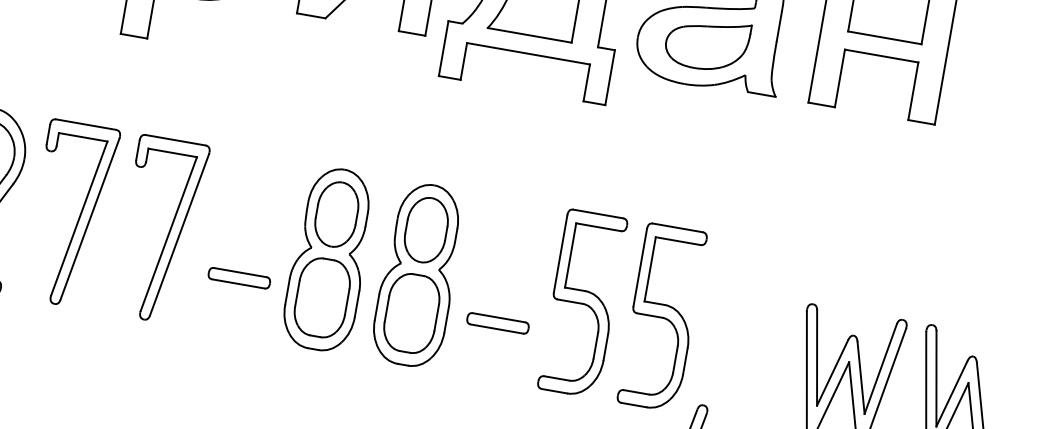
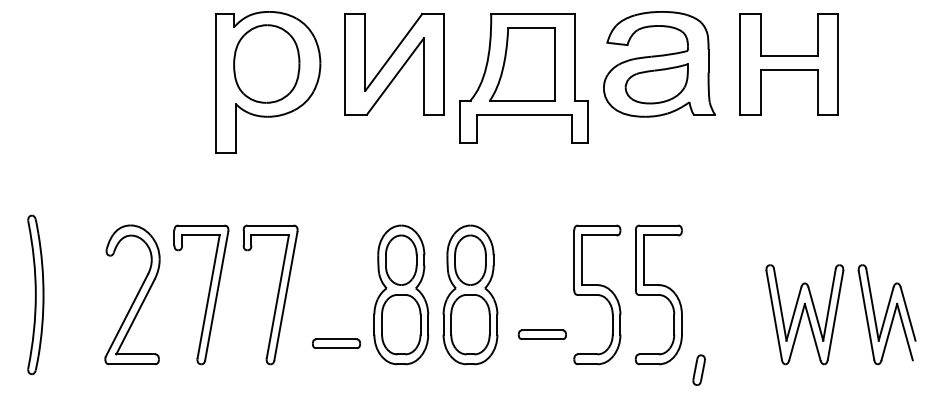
part: (239, 277) -> (336, 343), moved
part: (496, 322) -> (541, 334), moved

